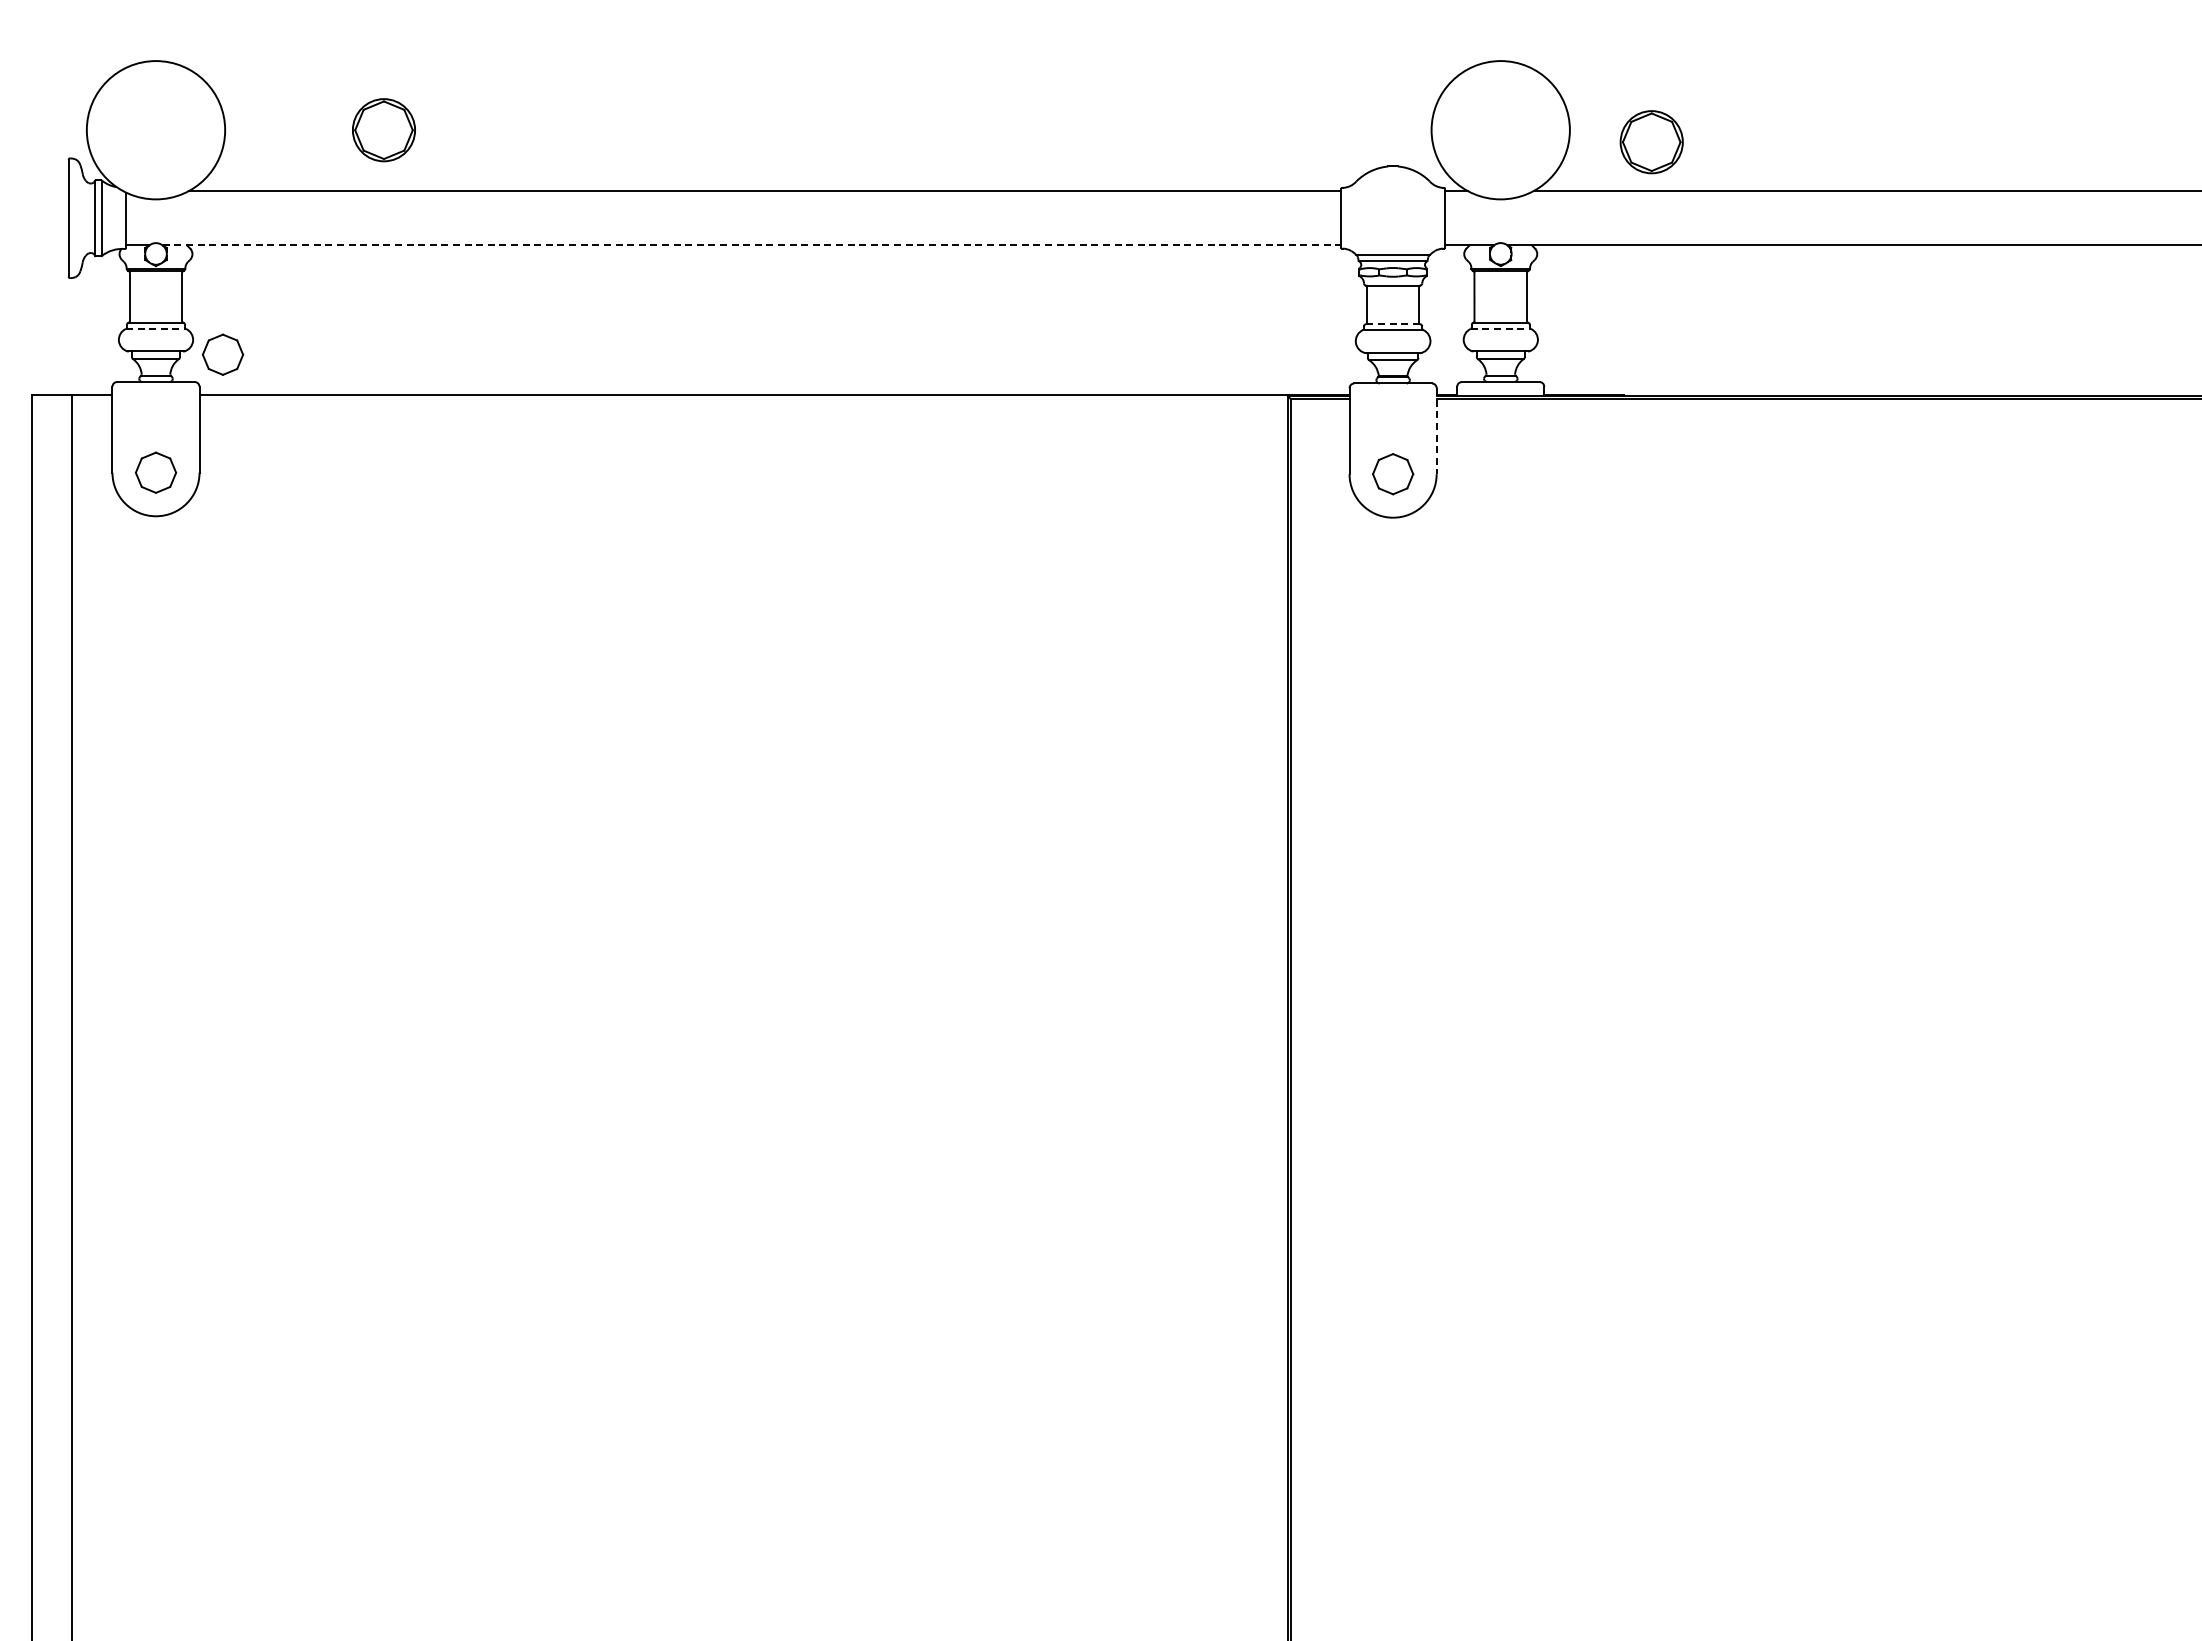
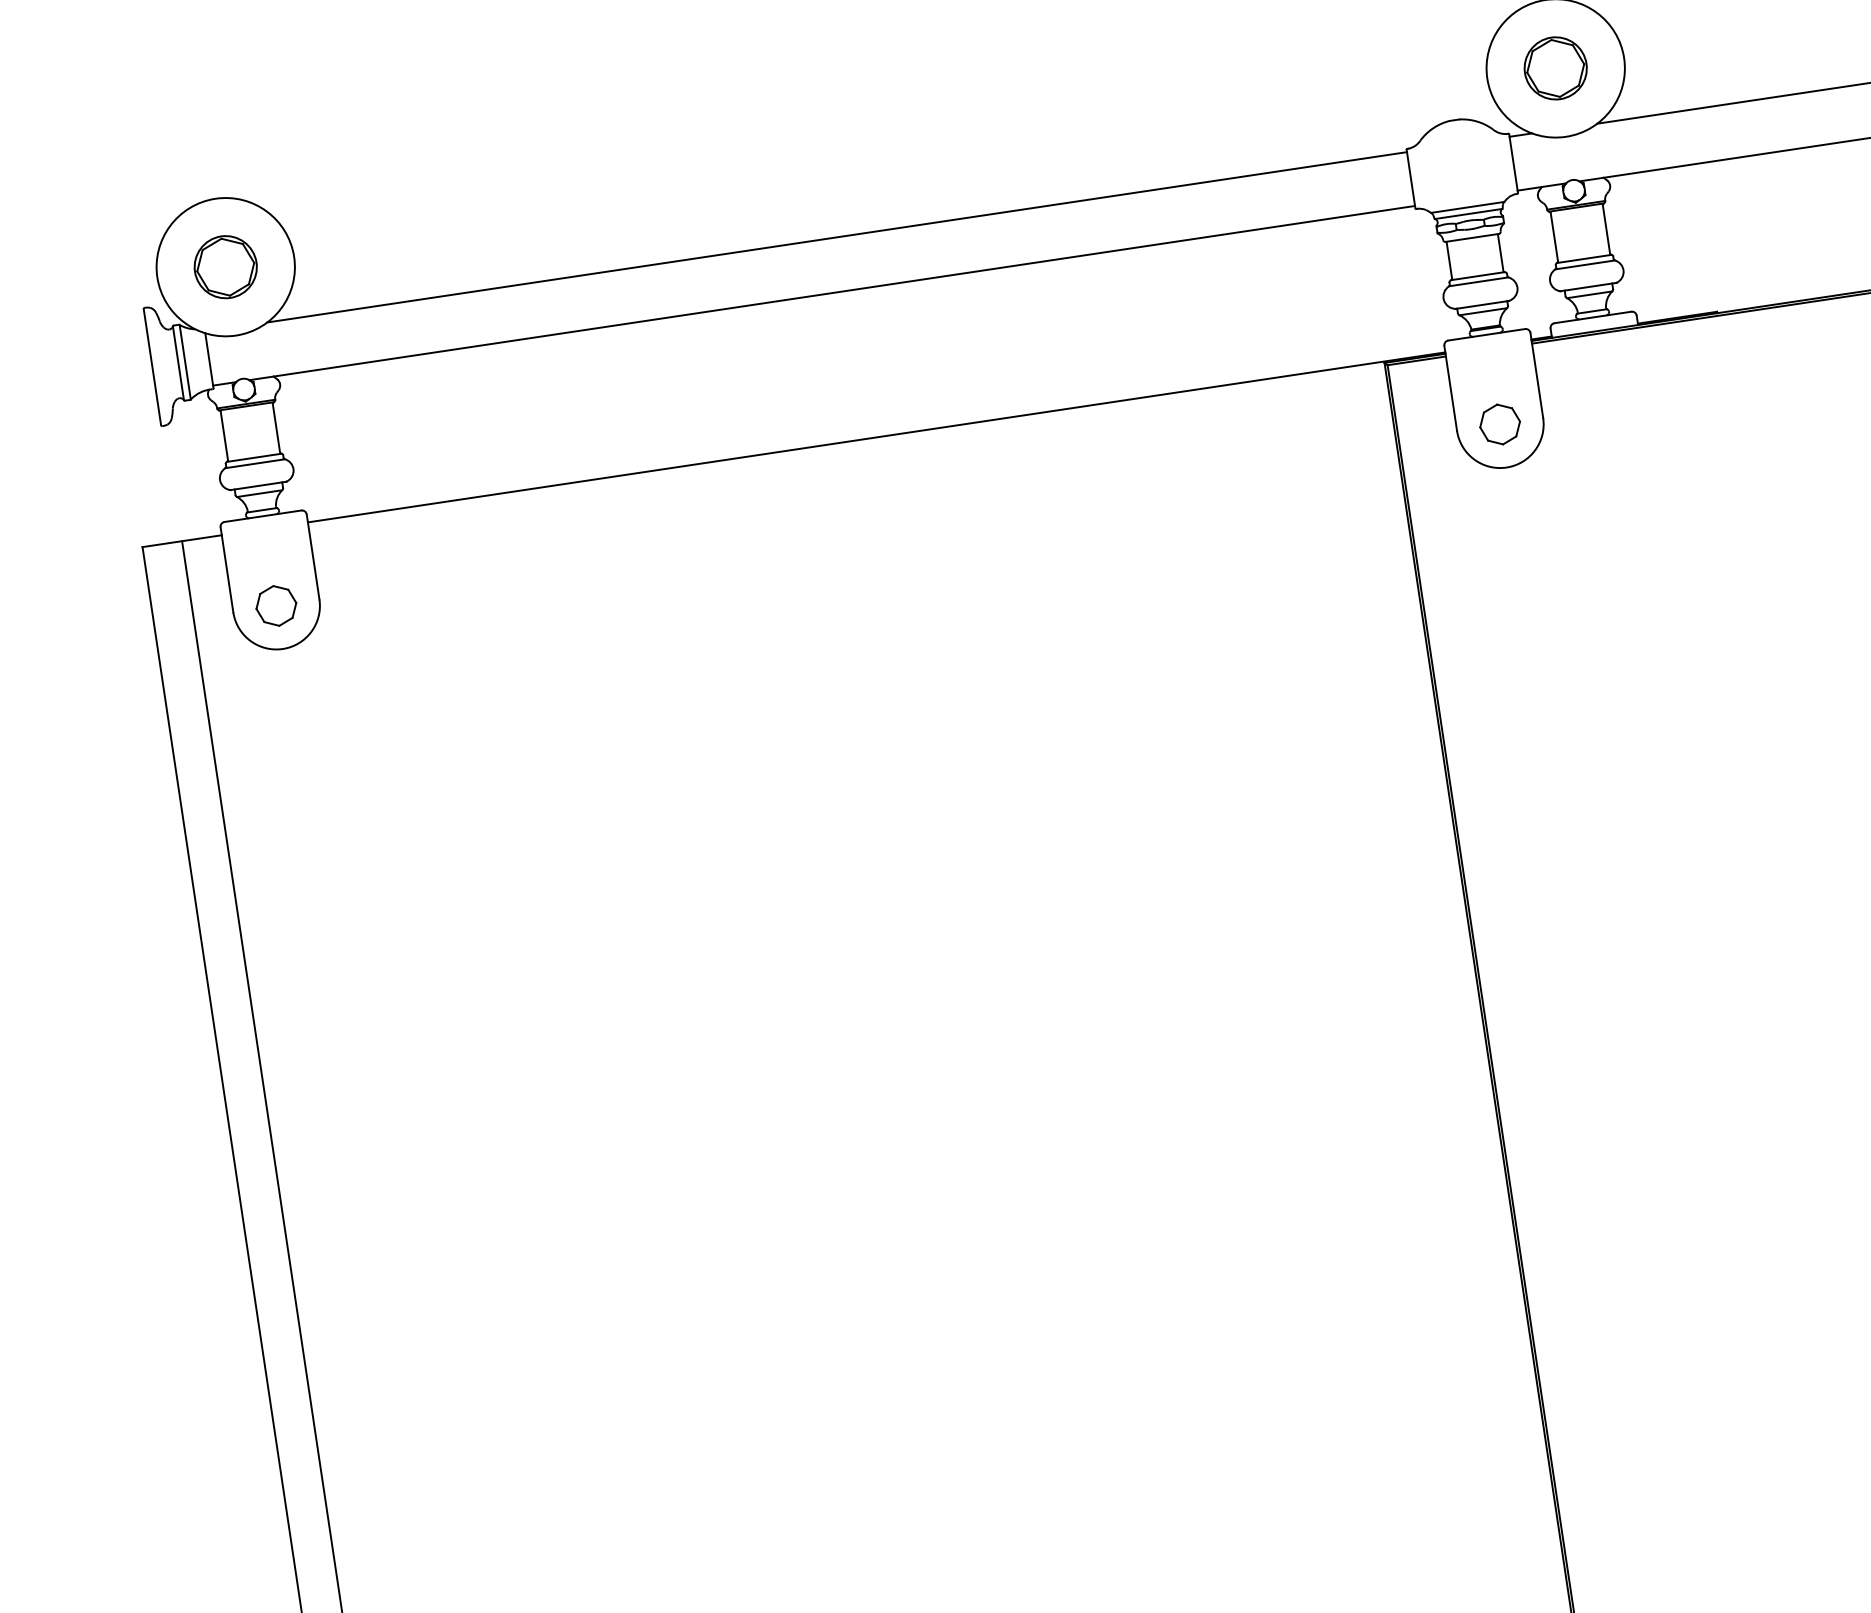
part: (383, 130) -> (225, 267), moved
part: (1651, 142) -> (1555, 68), moved
line: (752, 245) -> (832, 293), dashed -> solid
line: (1393, 324) -> (1478, 276), dashed -> solid
line: (156, 328) -> (255, 463), dashed -> solid
line: (1501, 328) -> (1585, 264), dashed -> solid
part: (222, 354) -> (324, 479), removed
line: (1436, 431) -> (1536, 375), dashed -> solid

